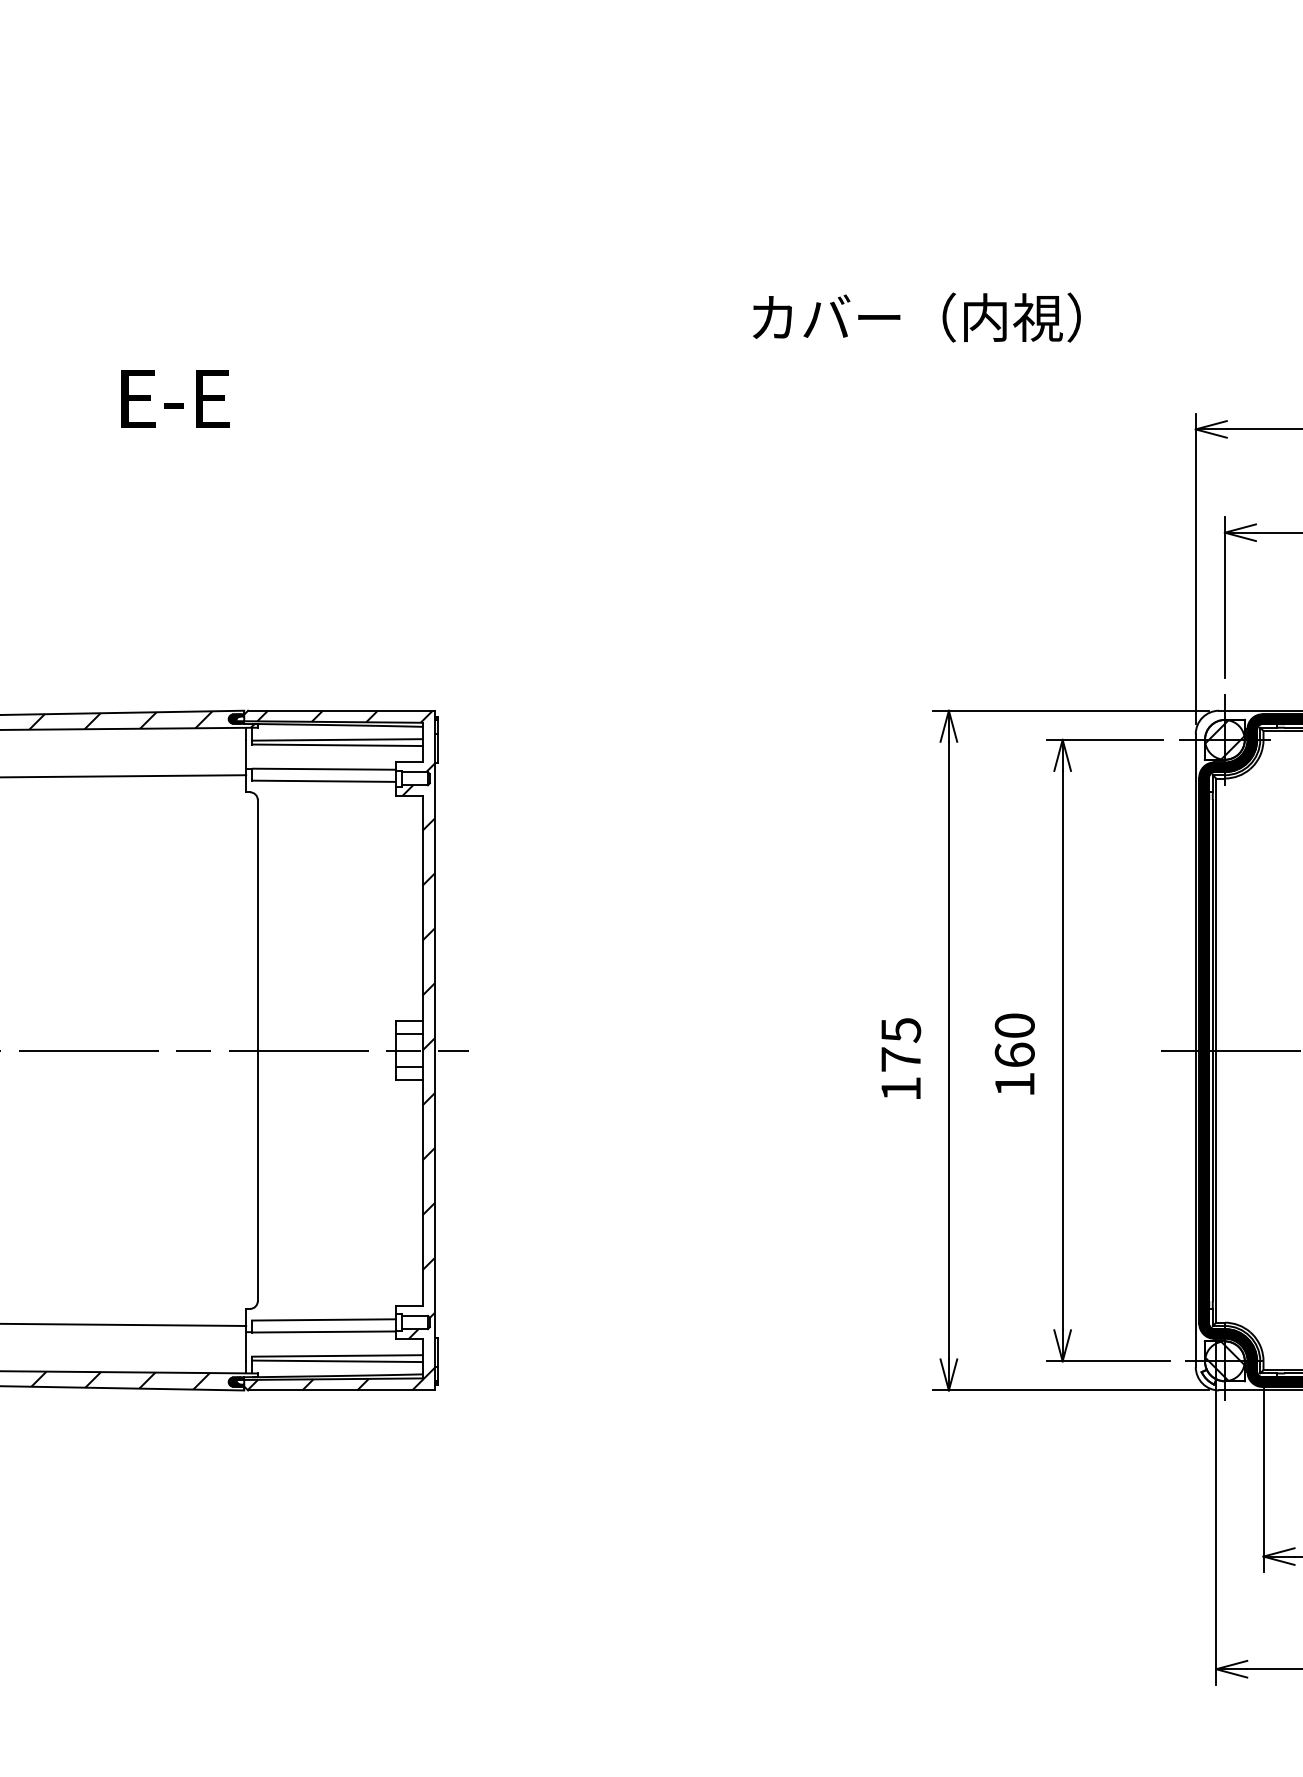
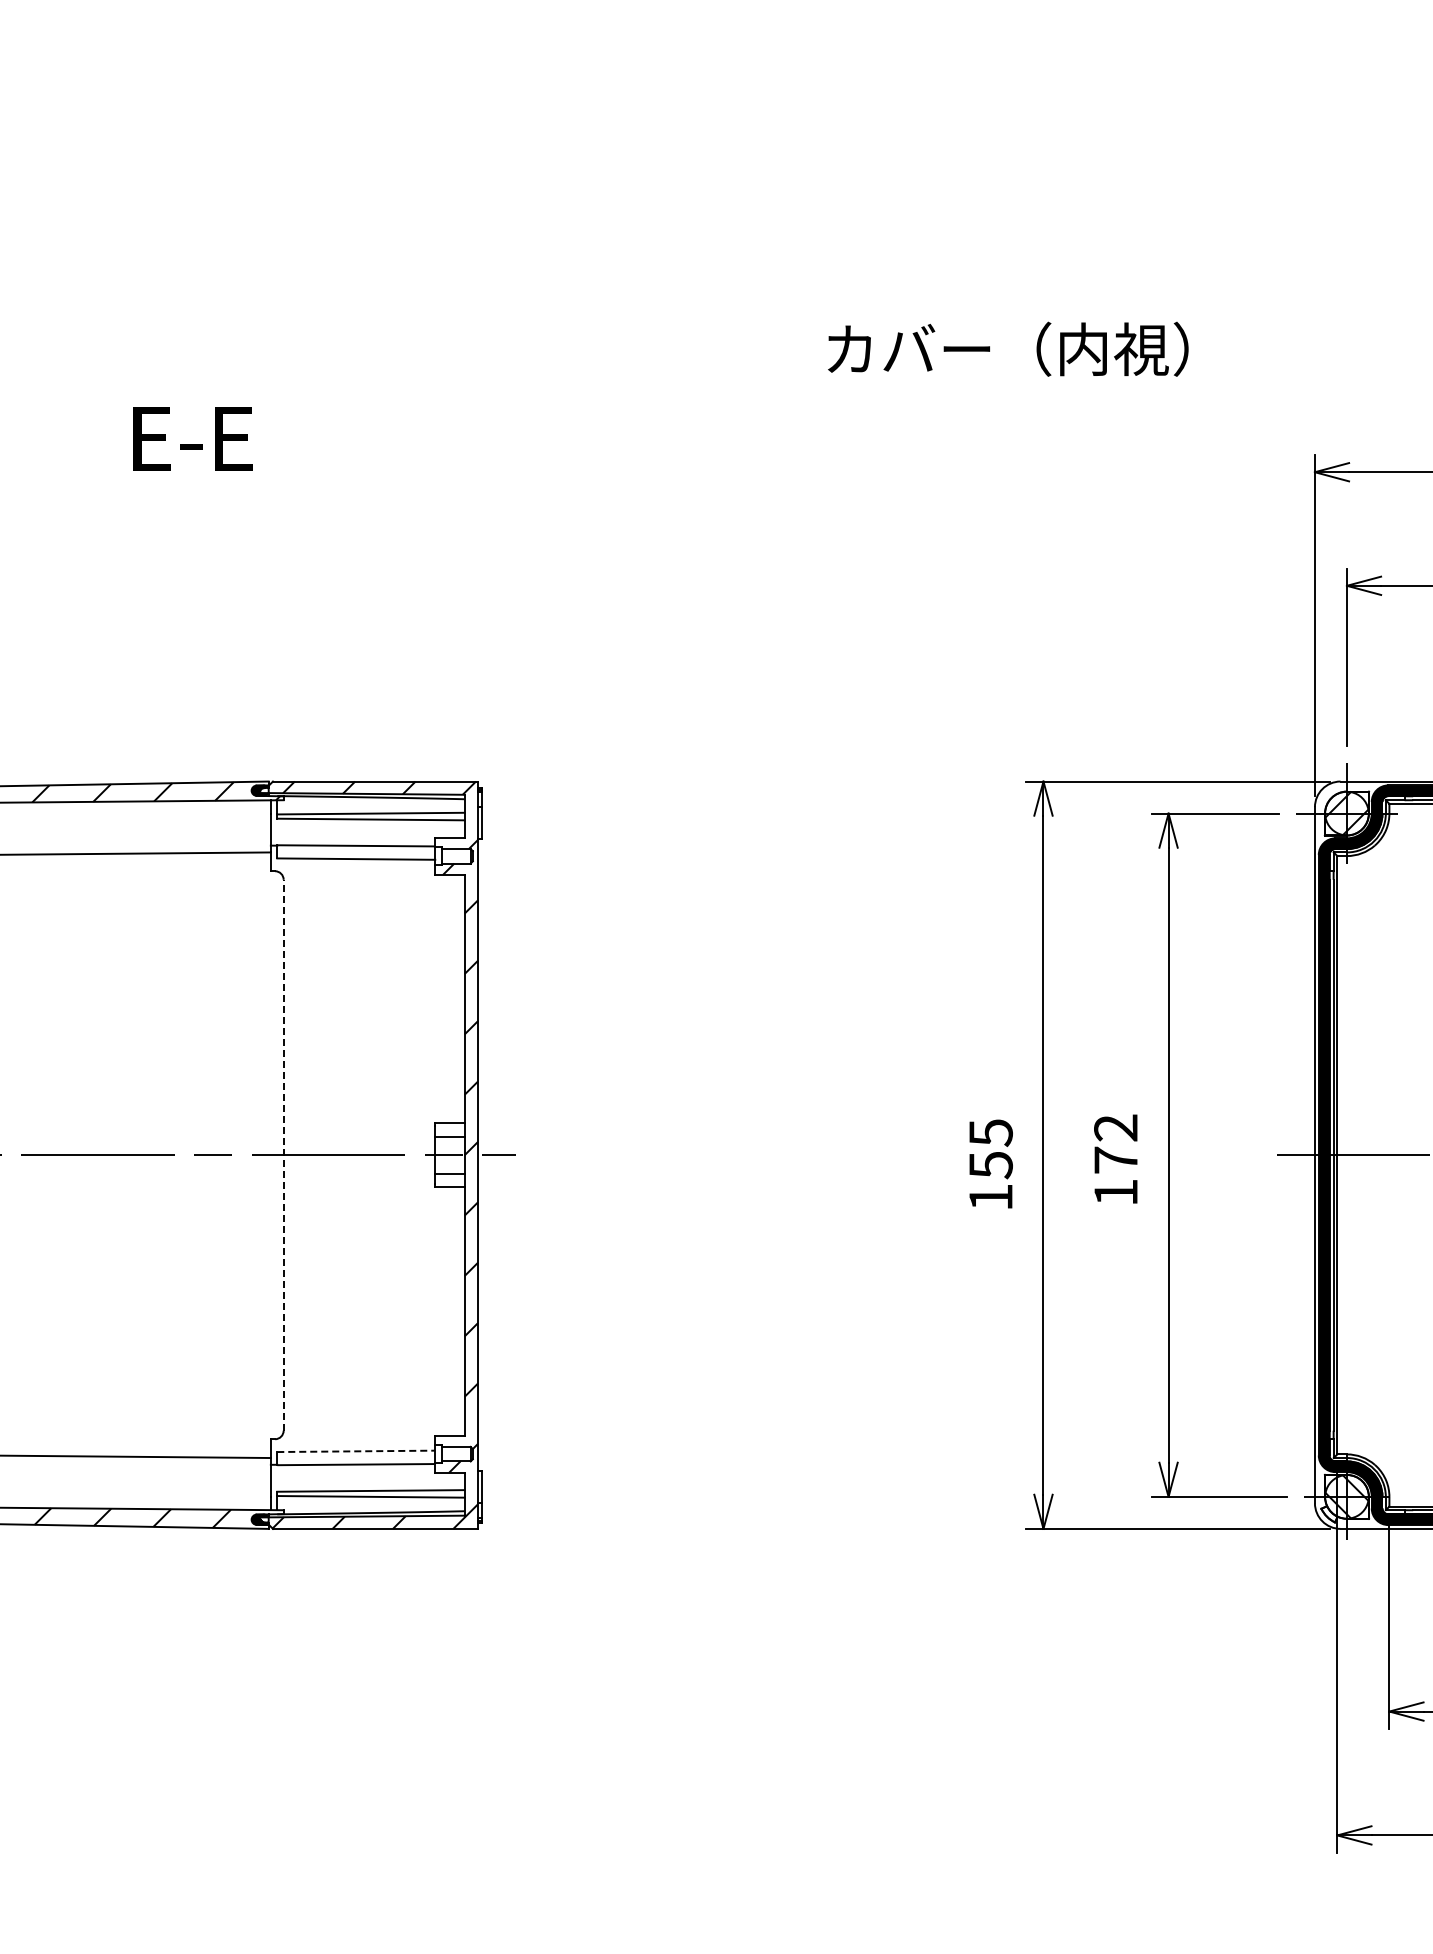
text: (1015, 1039) -> (1116, 1143), 160 -> 172
line: (257, 1049) -> (283, 1154), solid -> dashed
text: (900, 1059) -> (990, 1165), 175 -> 155
line: (324, 1320) -> (356, 1451), solid -> dashed

